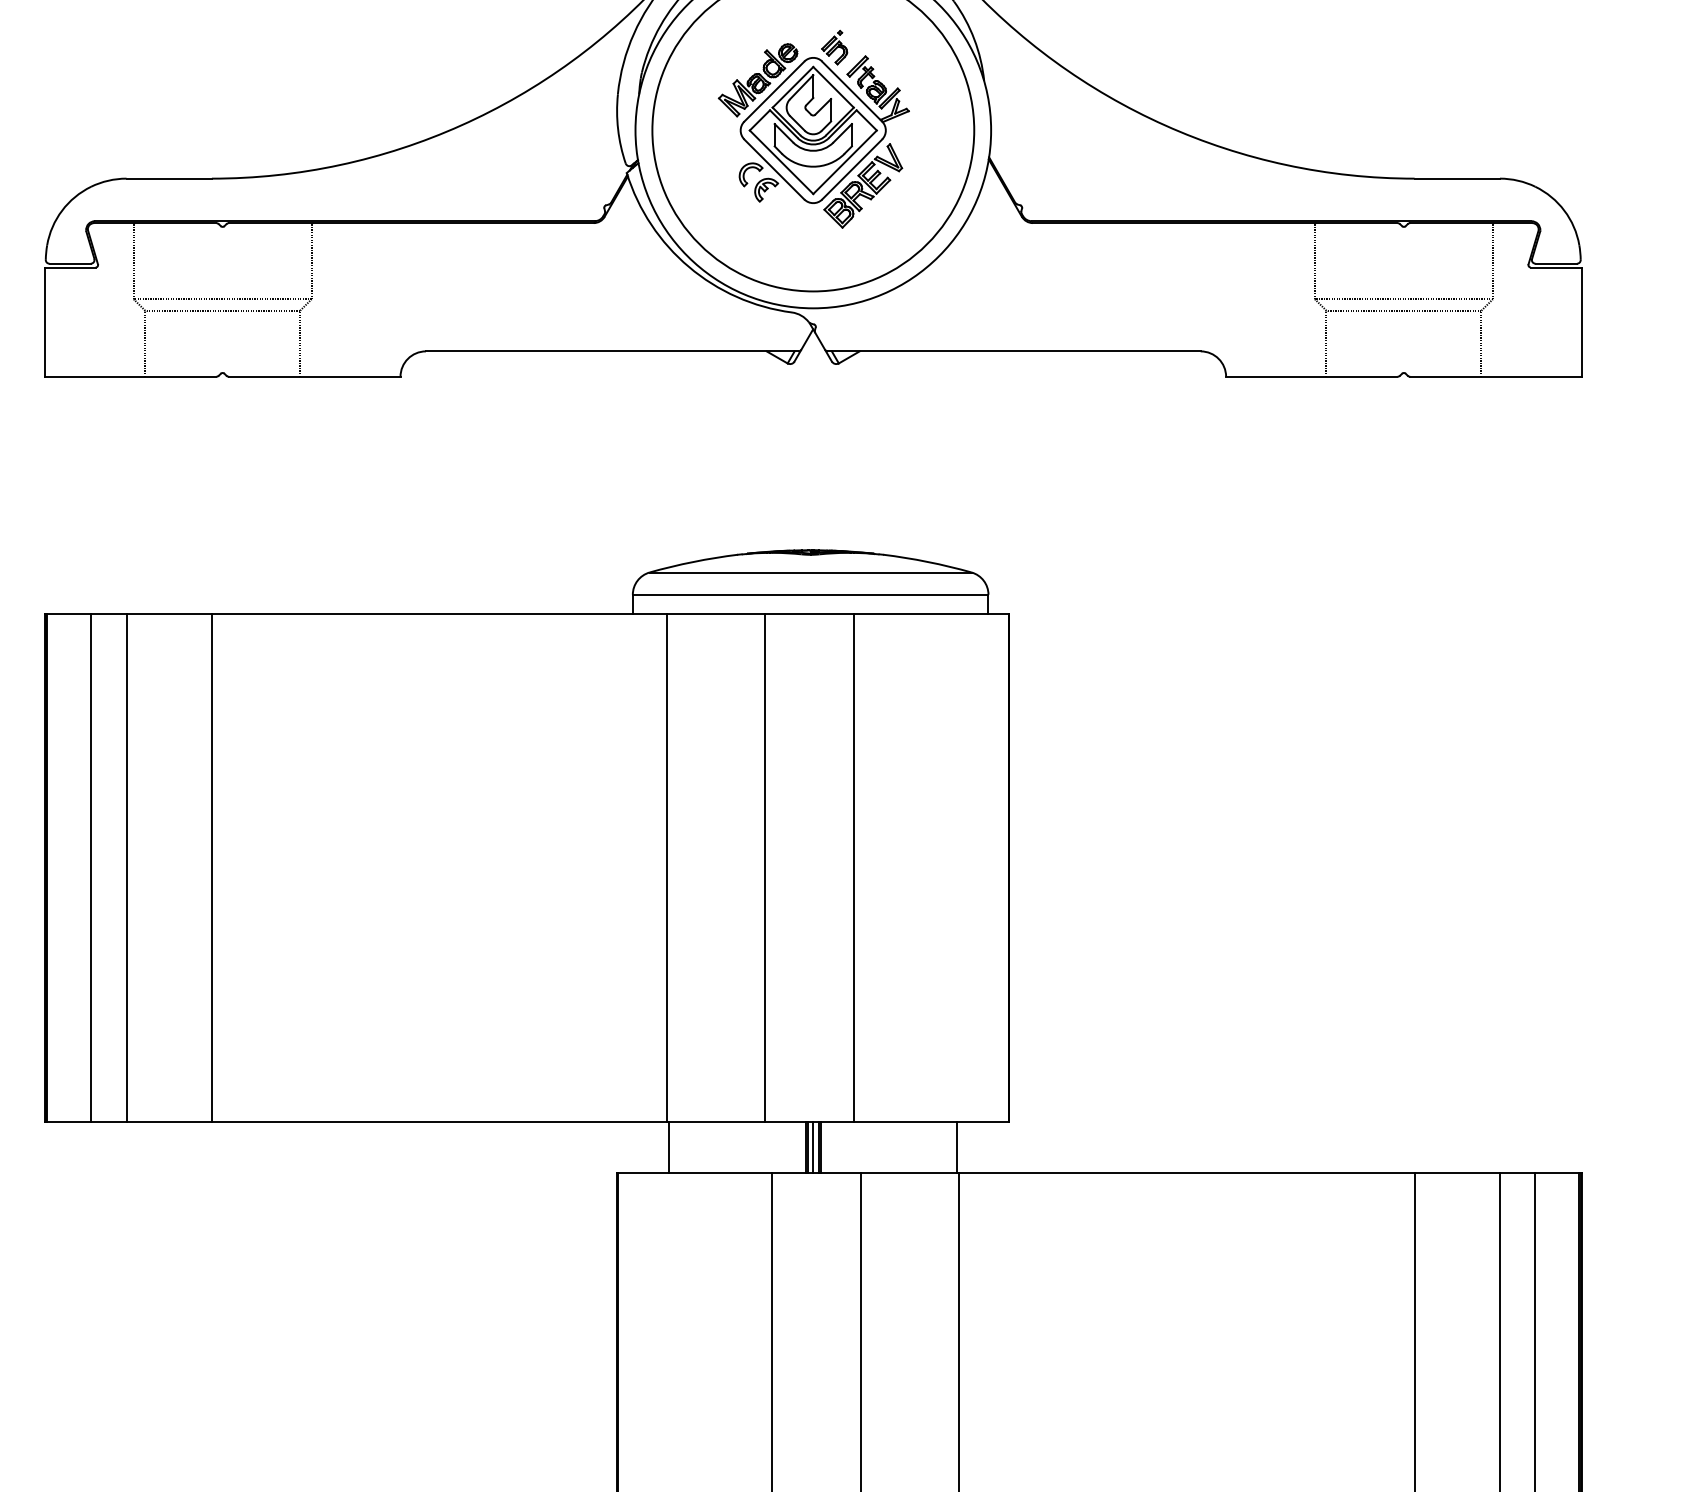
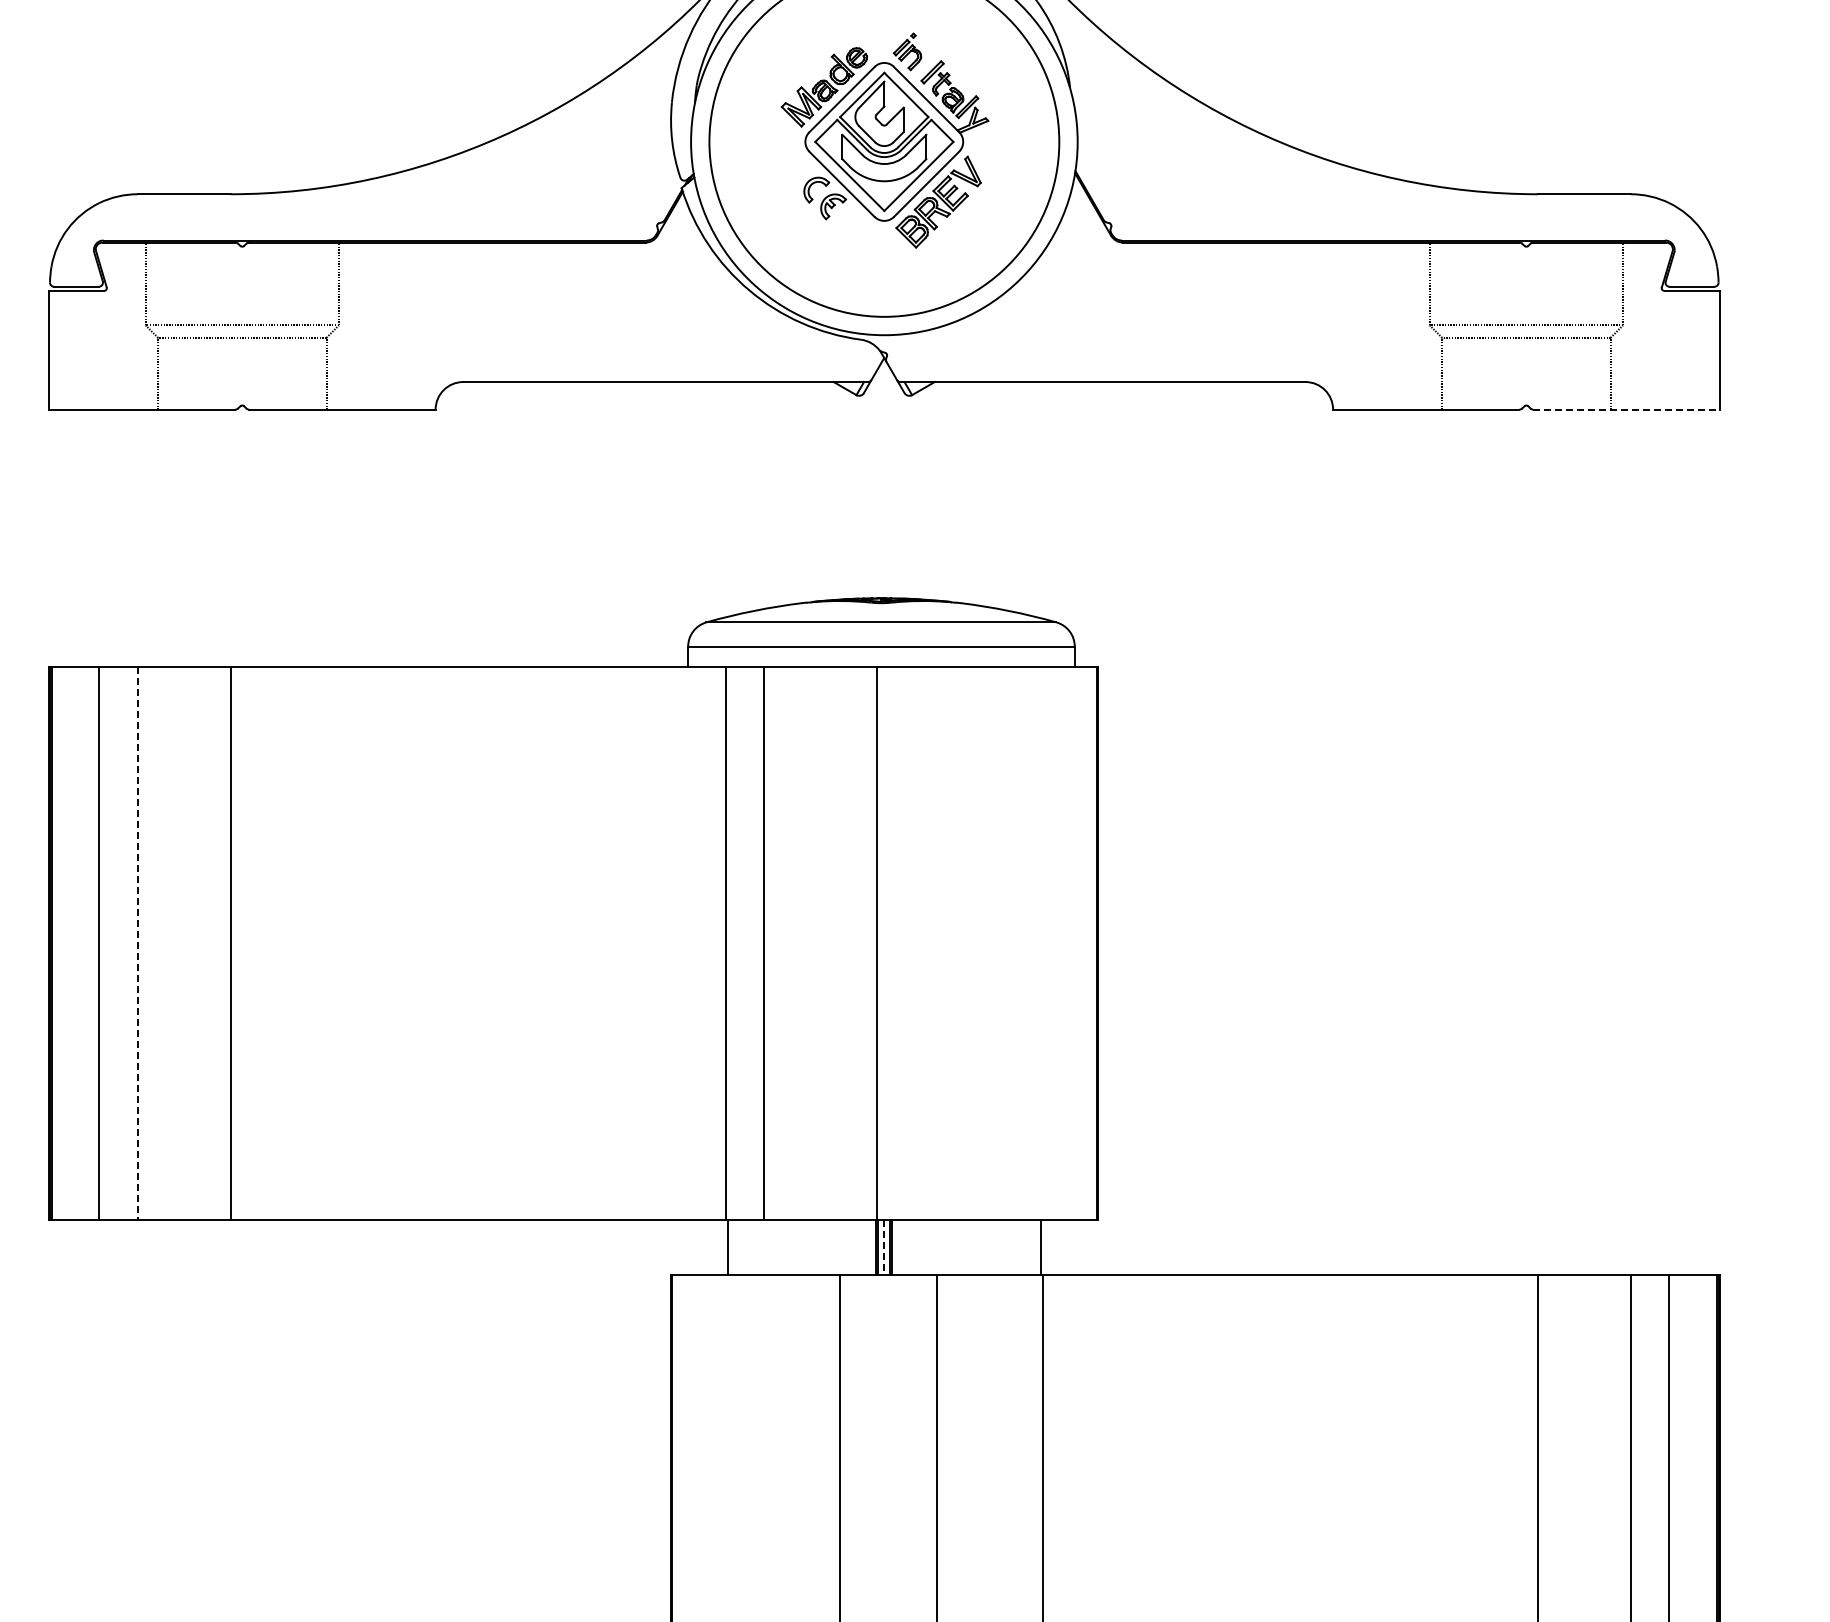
line: (1496, 376) -> (1627, 409), solid -> dashed
line: (126, 867) -> (137, 943), solid -> dashed
line: (764, 867) -> (763, 943), moved
line: (853, 867) -> (876, 943), moved
line: (813, 1147) -> (884, 1247), solid -> dashed

